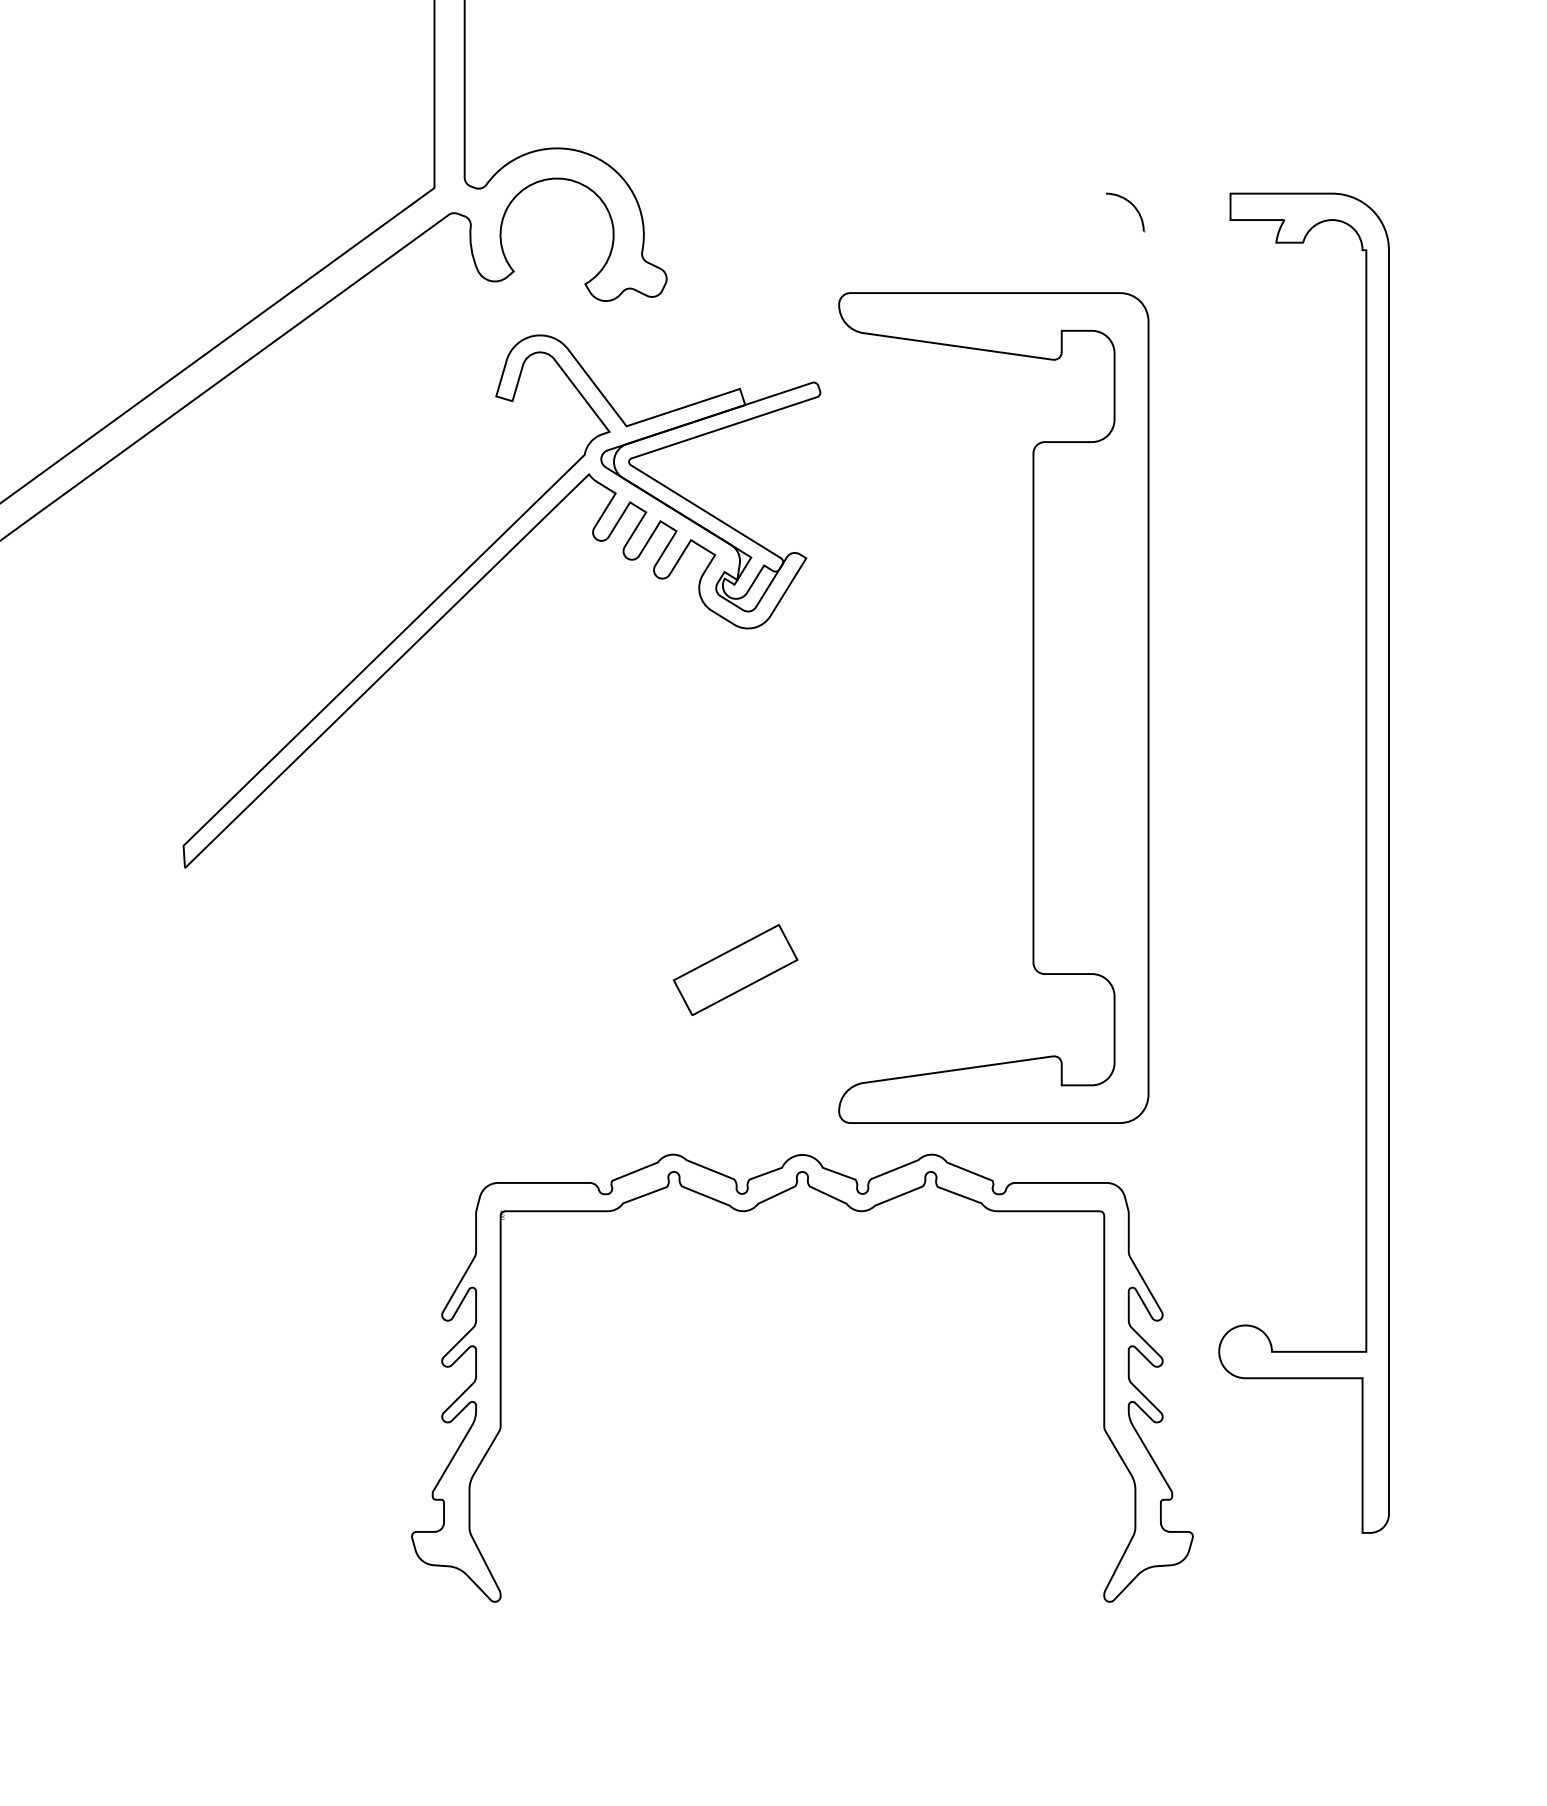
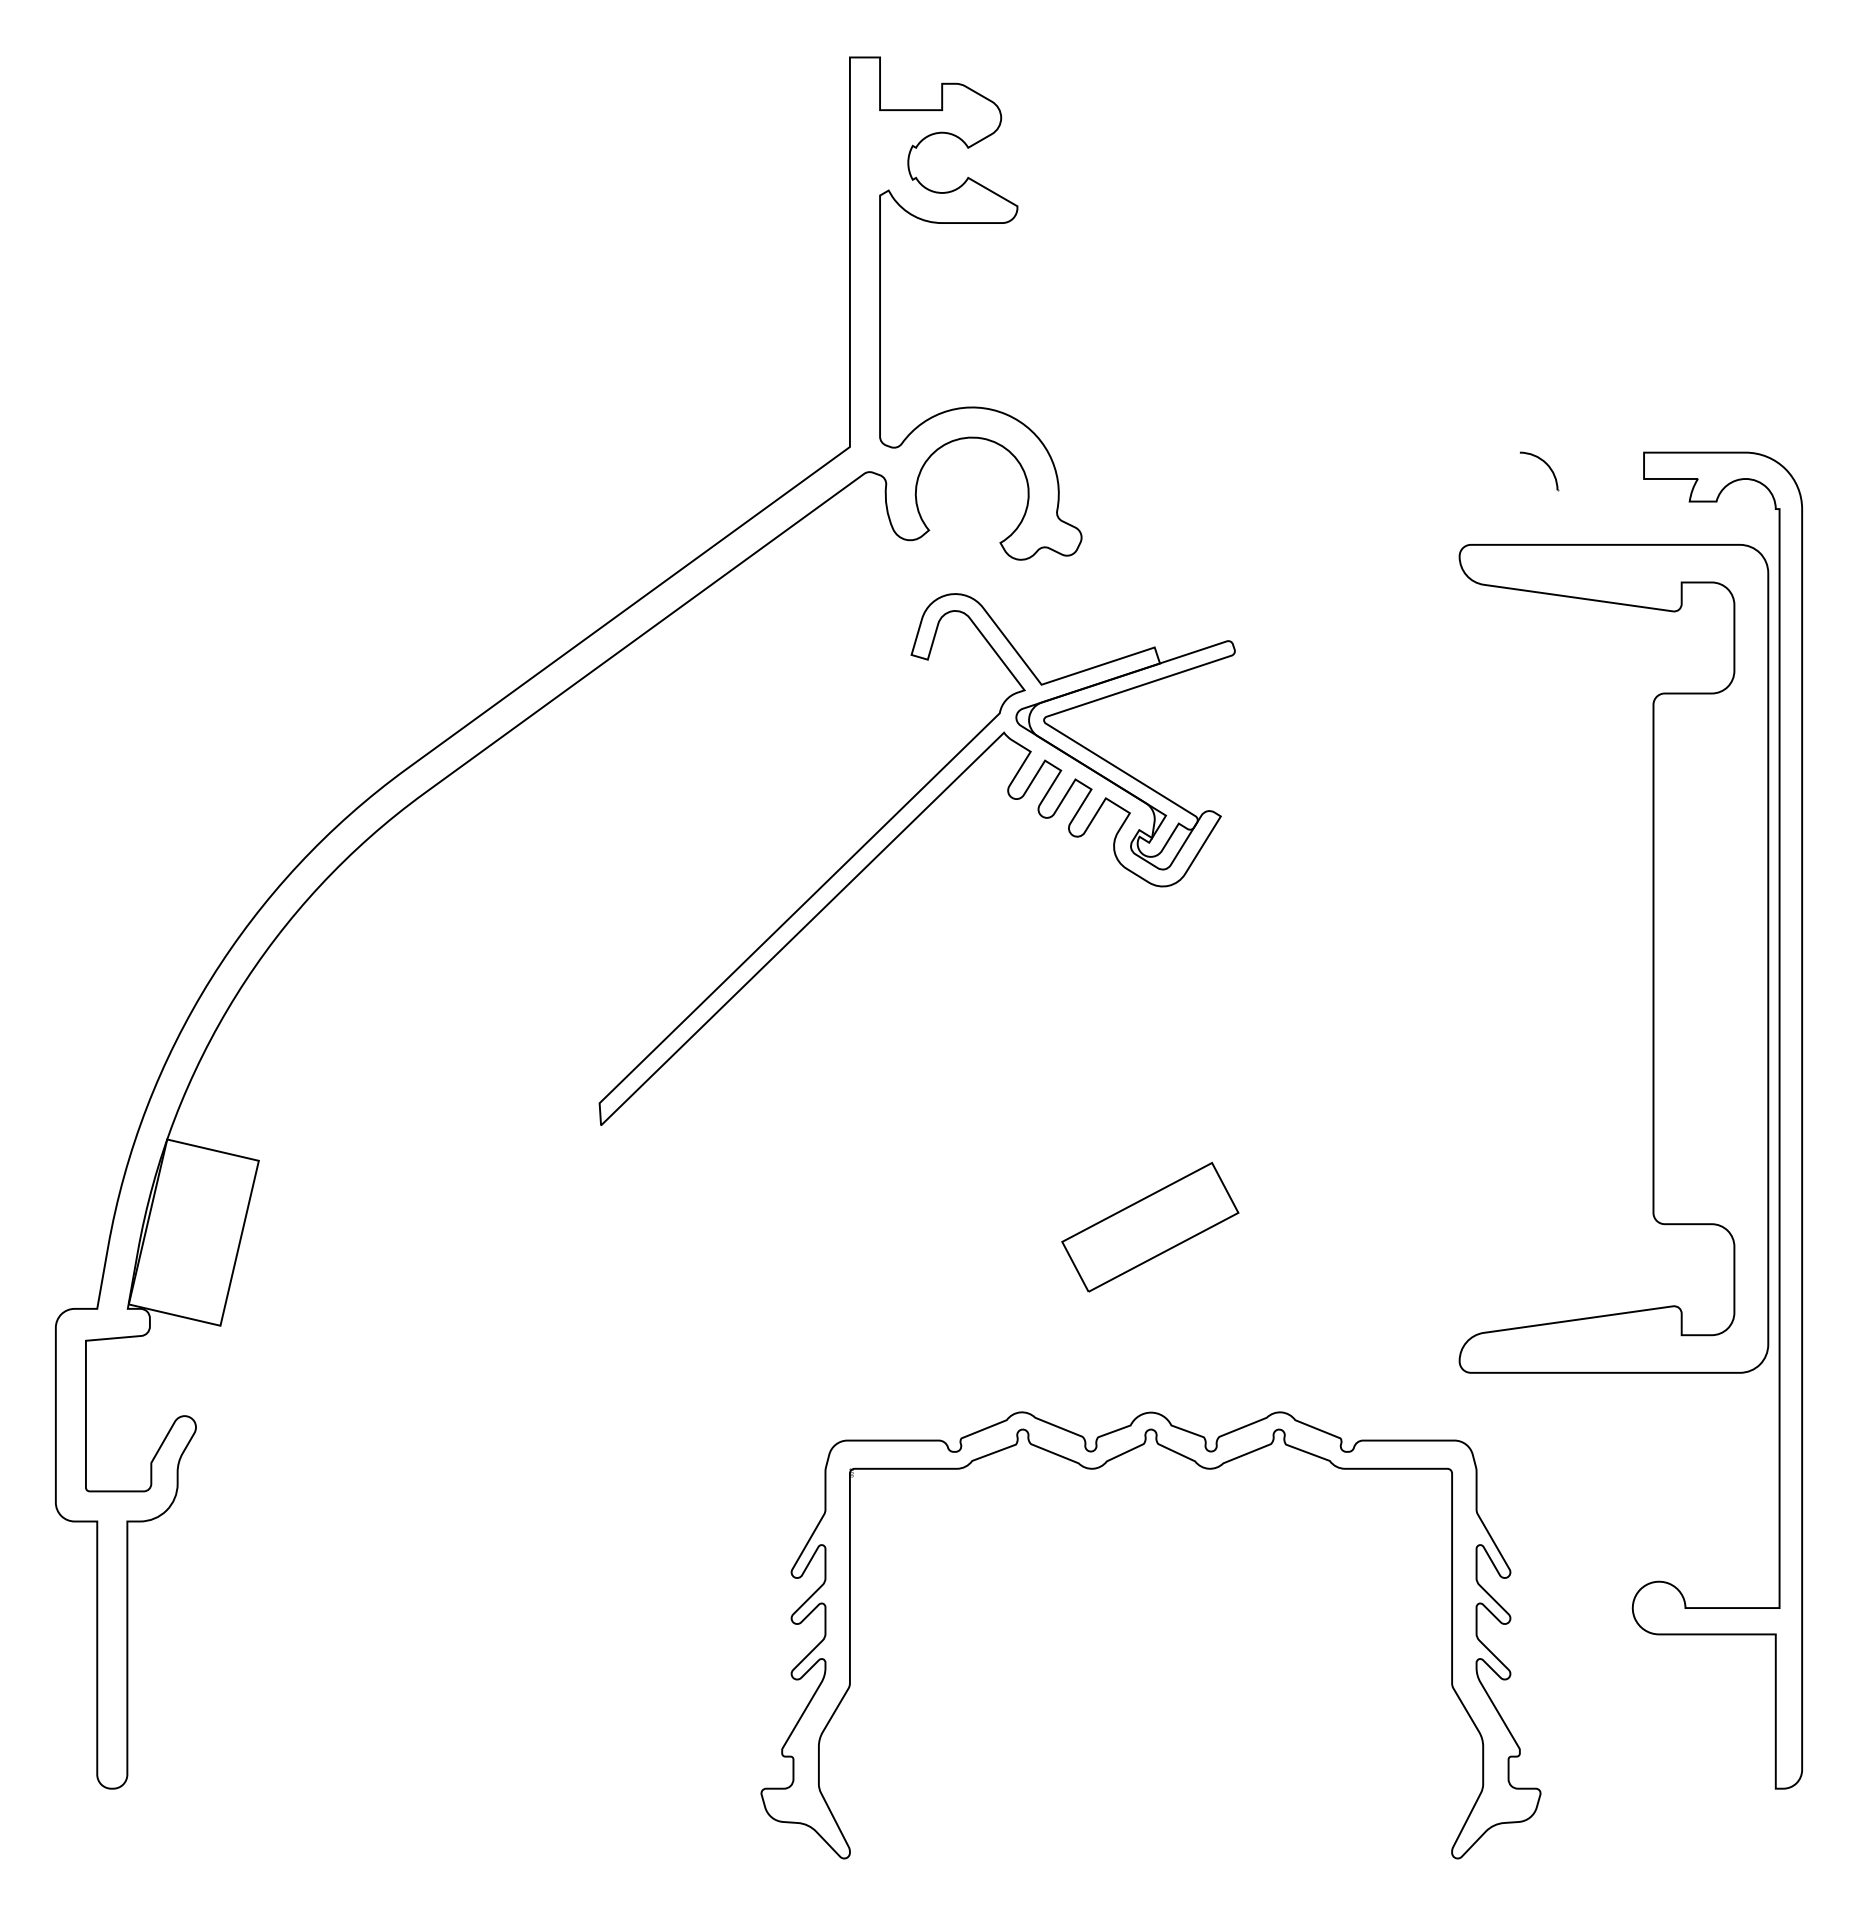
part: (1032, 707) -> (1652, 958), moved
part: (735, 969) -> (1150, 1226), size x1.43
part: (747, 1211) -> (1096, 1469), moved

